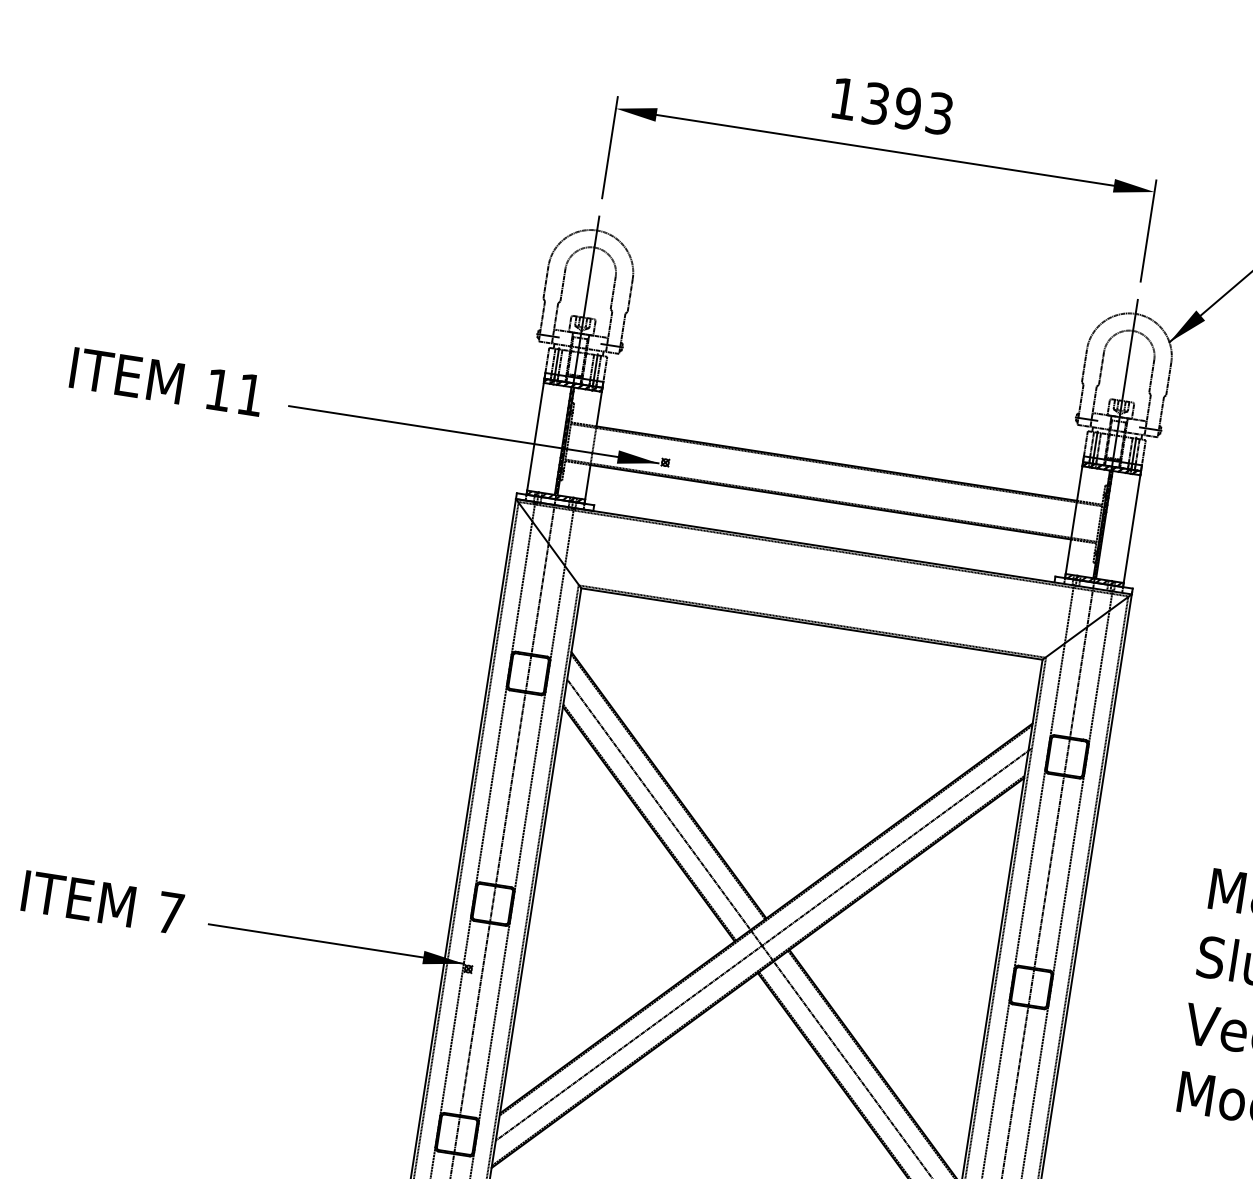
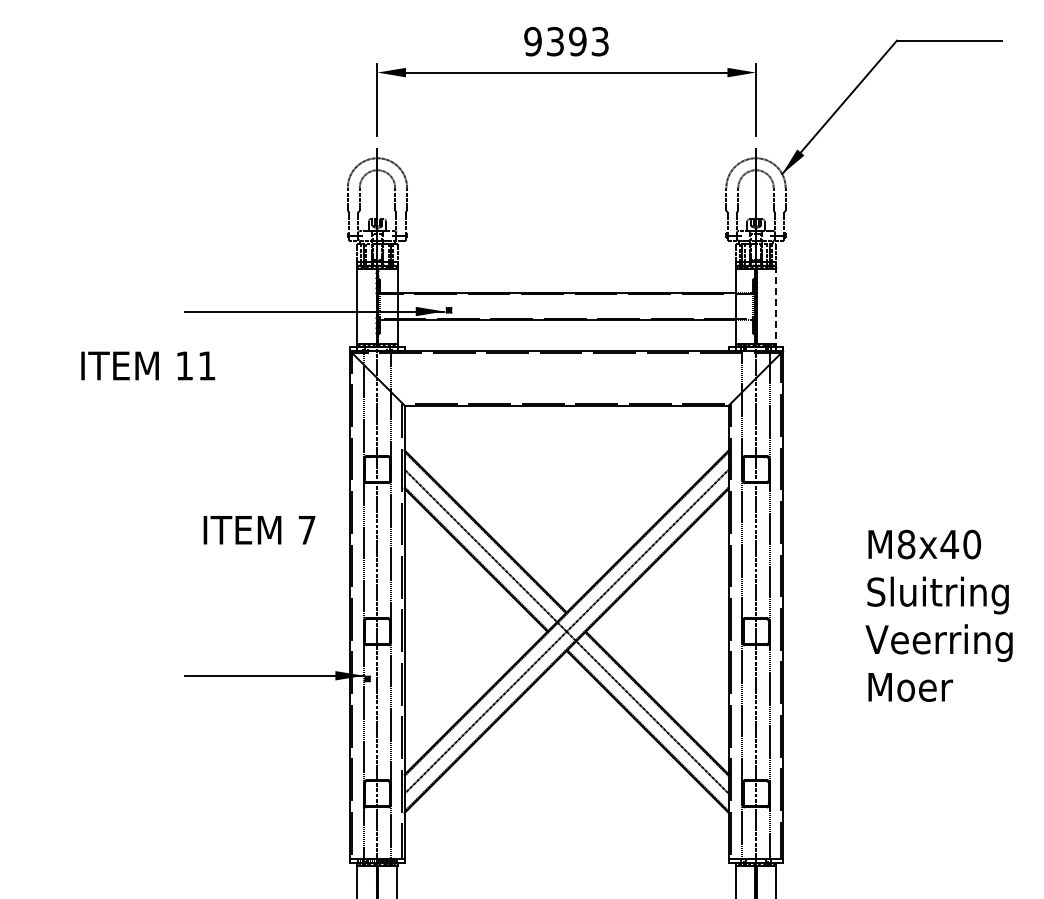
text: (843, 98) -> (532, 41), 1393 -> 9393
text: (167, 381) -> (148, 365), moved
line: (1132, 529) -> (776, 306), solid -> dashed
text: (102, 903) -> (259, 530), moved

